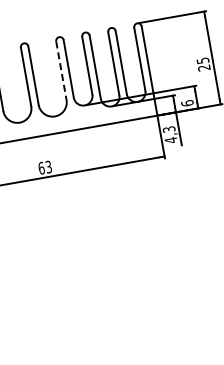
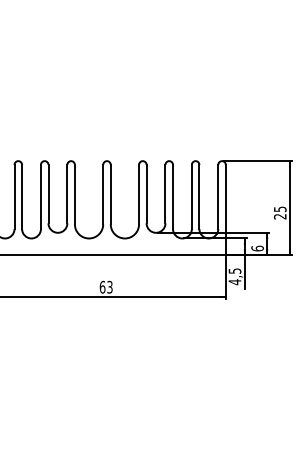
line: (61, 70) -> (139, 194), dashed -> solid
text: (168, 128) -> (234, 270), 4,3 -> 4,5

